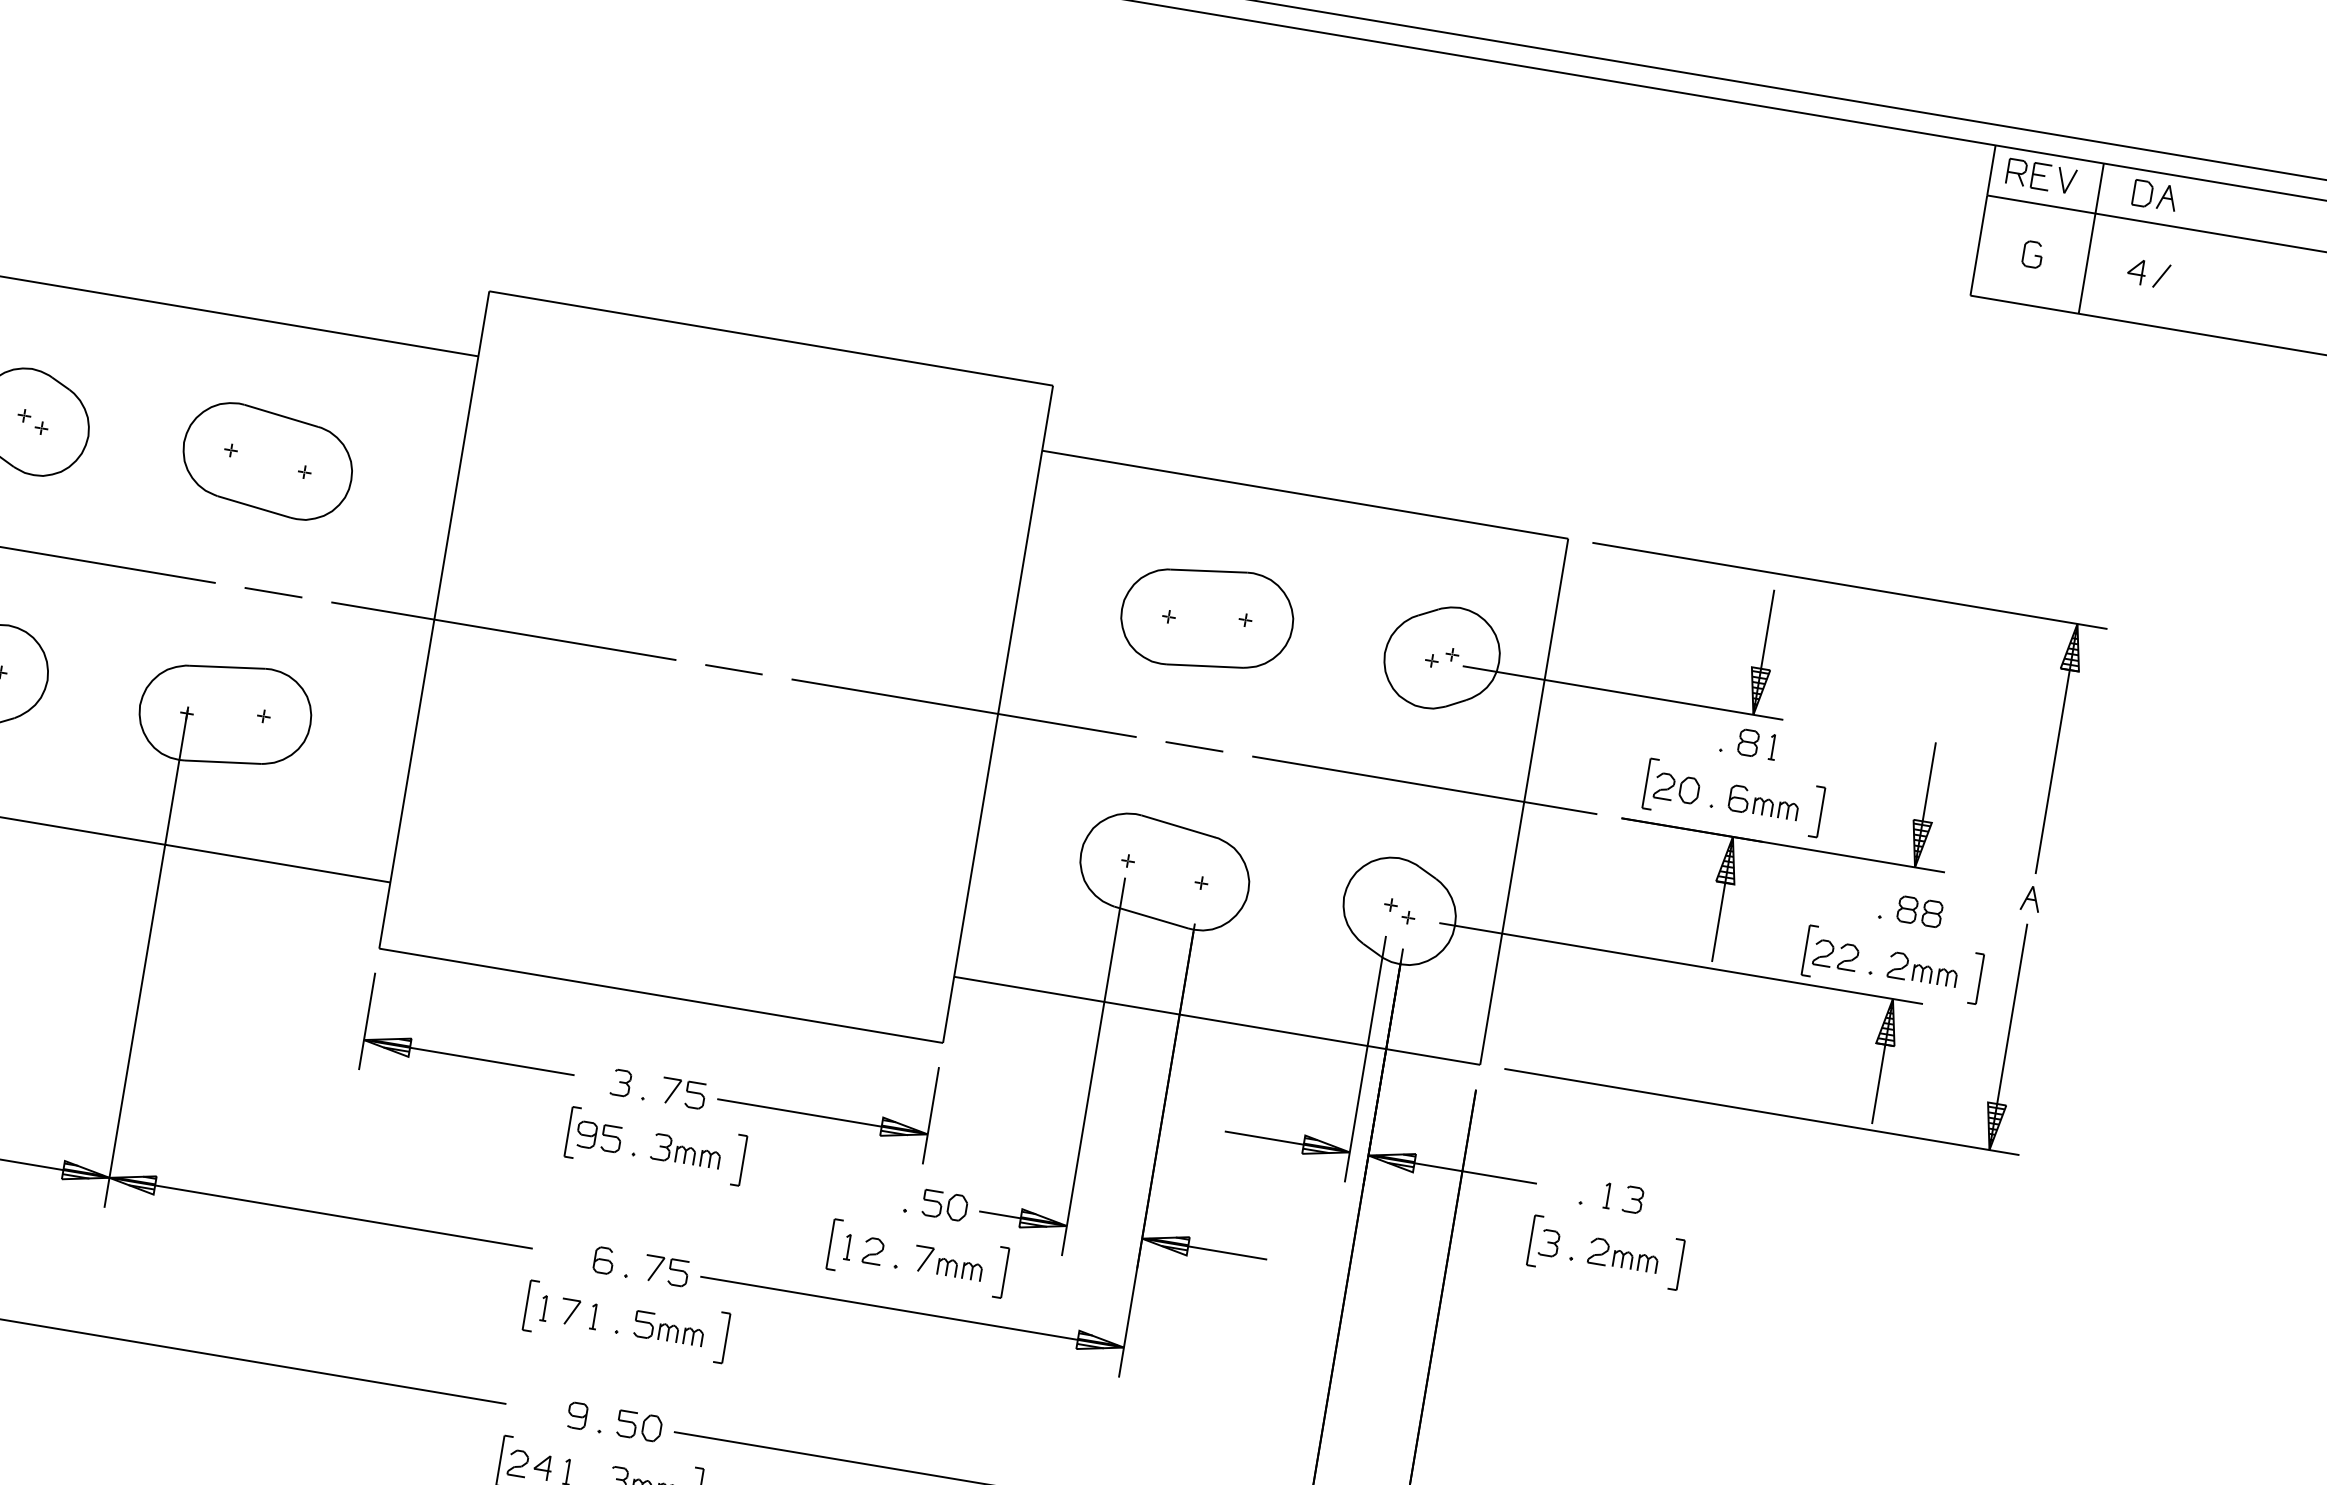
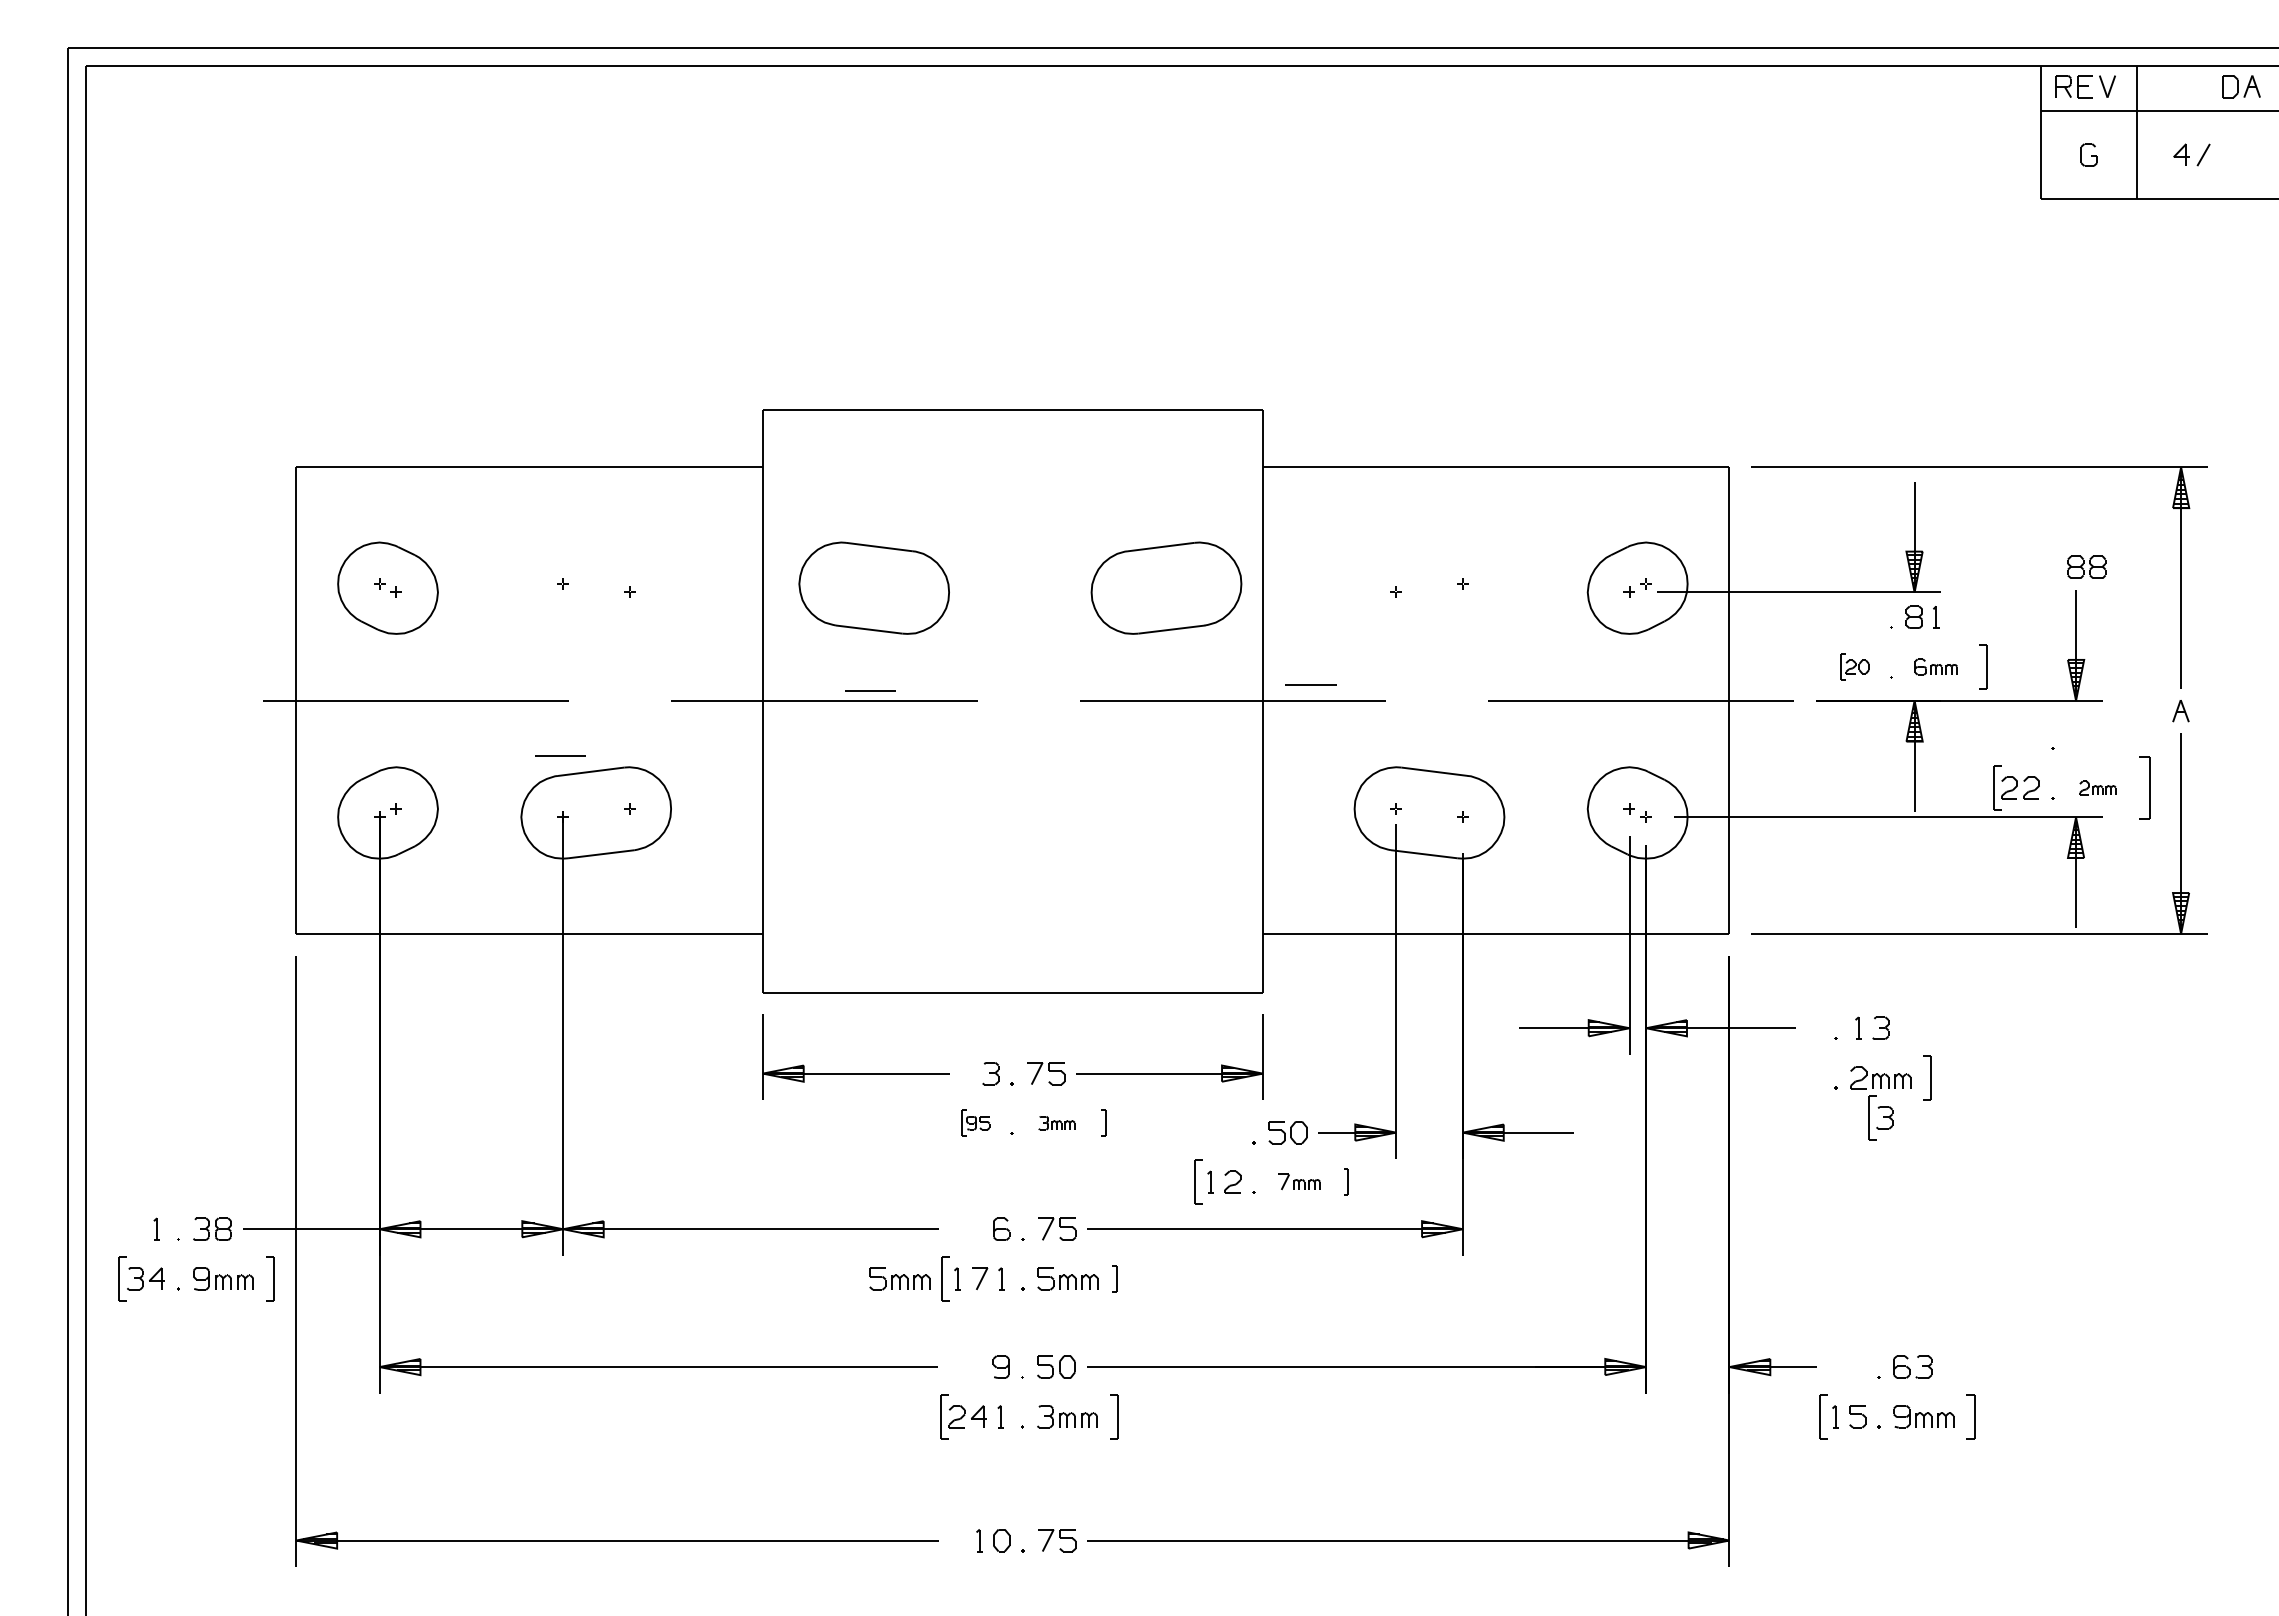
part: (2155, 195) -> (2241, 86), moved
part: (267, 460) -> (873, 587), moved
line: (273, 592) -> (560, 755), moved
part: (1207, 617) -> (1166, 587), moved
line: (733, 669) -> (870, 690), moved
line: (1193, 746) -> (1310, 684), moved
part: (1671, 786) -> (1854, 666), size x0.6
part: (1762, 802) -> (1935, 666), size x0.7
part: (1919, 910) -> (2086, 566), moved
part: (1922, 969) -> (2097, 787), size x0.6
part: (1975, 978) -> (2144, 787), size x1.4
part: (594, 1135) -> (975, 1122), size x0.6
part: (685, 1150) -> (1056, 1122), size x0.6
part: (738, 1159) -> (1103, 1122), size x0.6
part: (1544, 1242) -> (1880, 1117), moved
part: (948, 1262) -> (1299, 1181), size x0.7
part: (1001, 1271) -> (1346, 1181), size x0.6
part: (479, 1296) -> (899, 1278), added
part: (721, 1337) -> (1114, 1278), size x0.6

